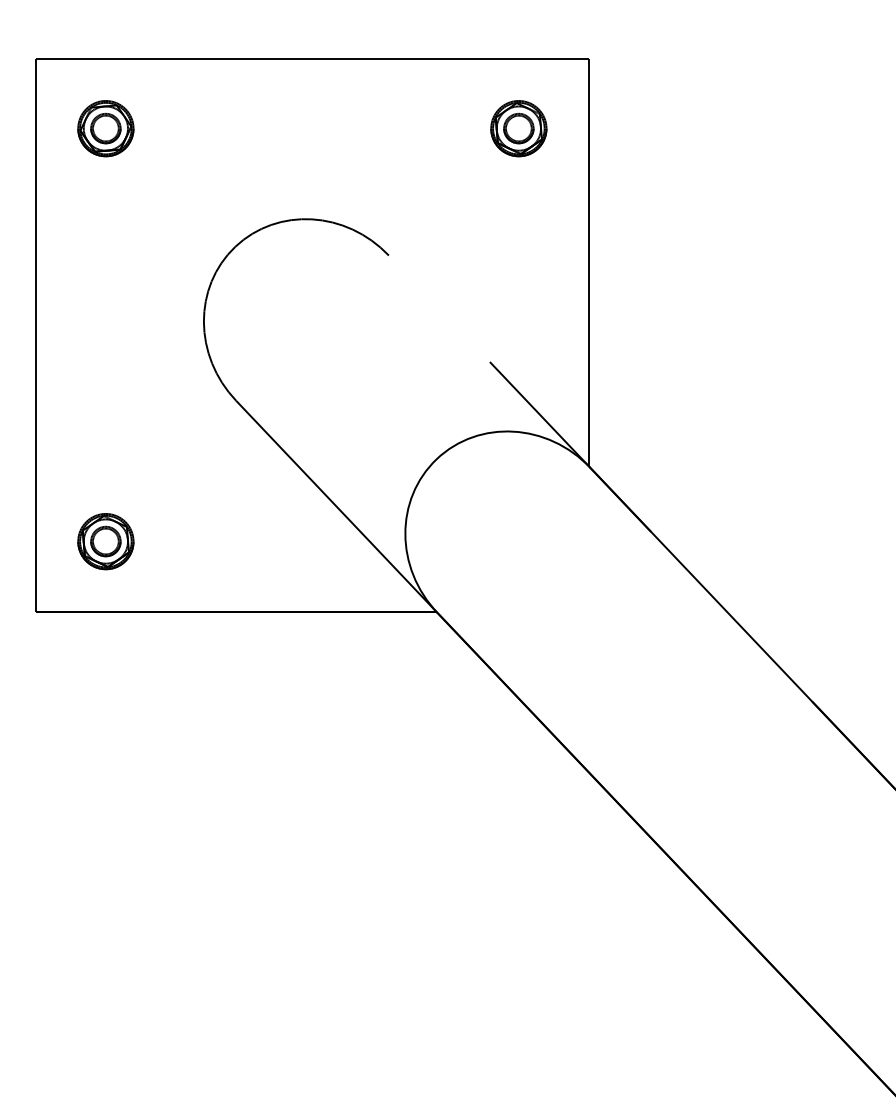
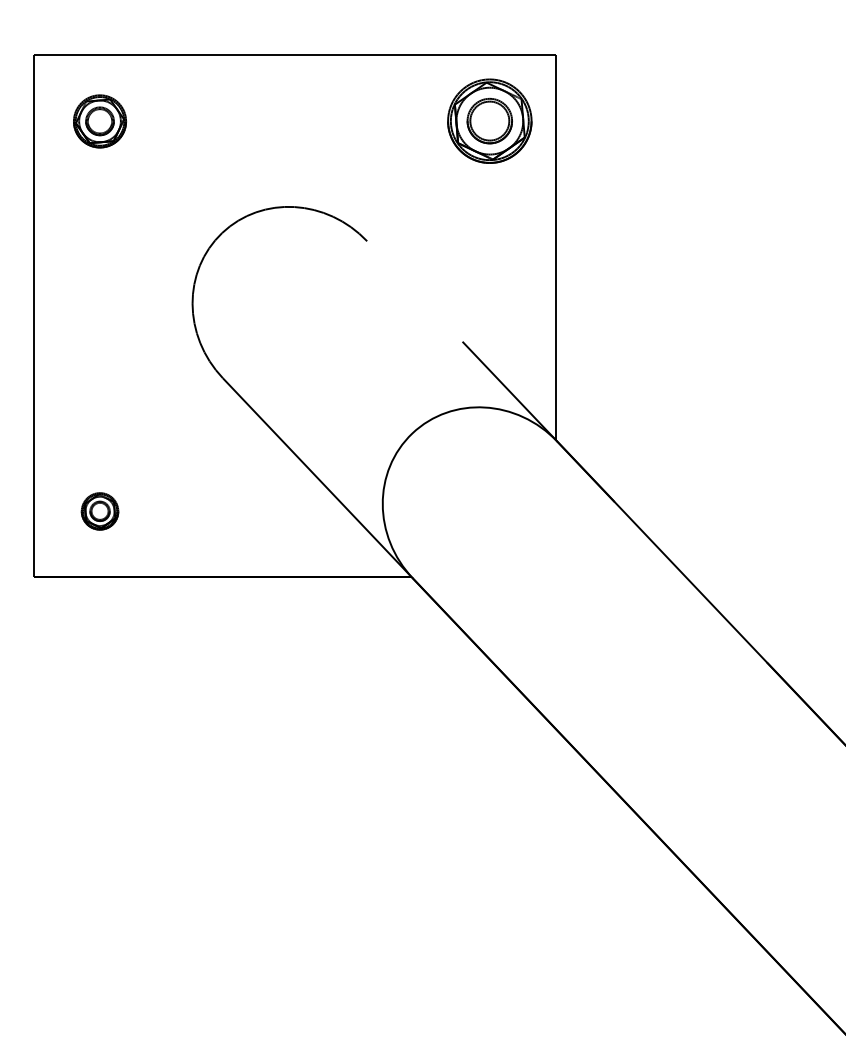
part: (518, 128) -> (489, 121), size x1.6
part: (105, 541) -> (99, 511), size x0.7

